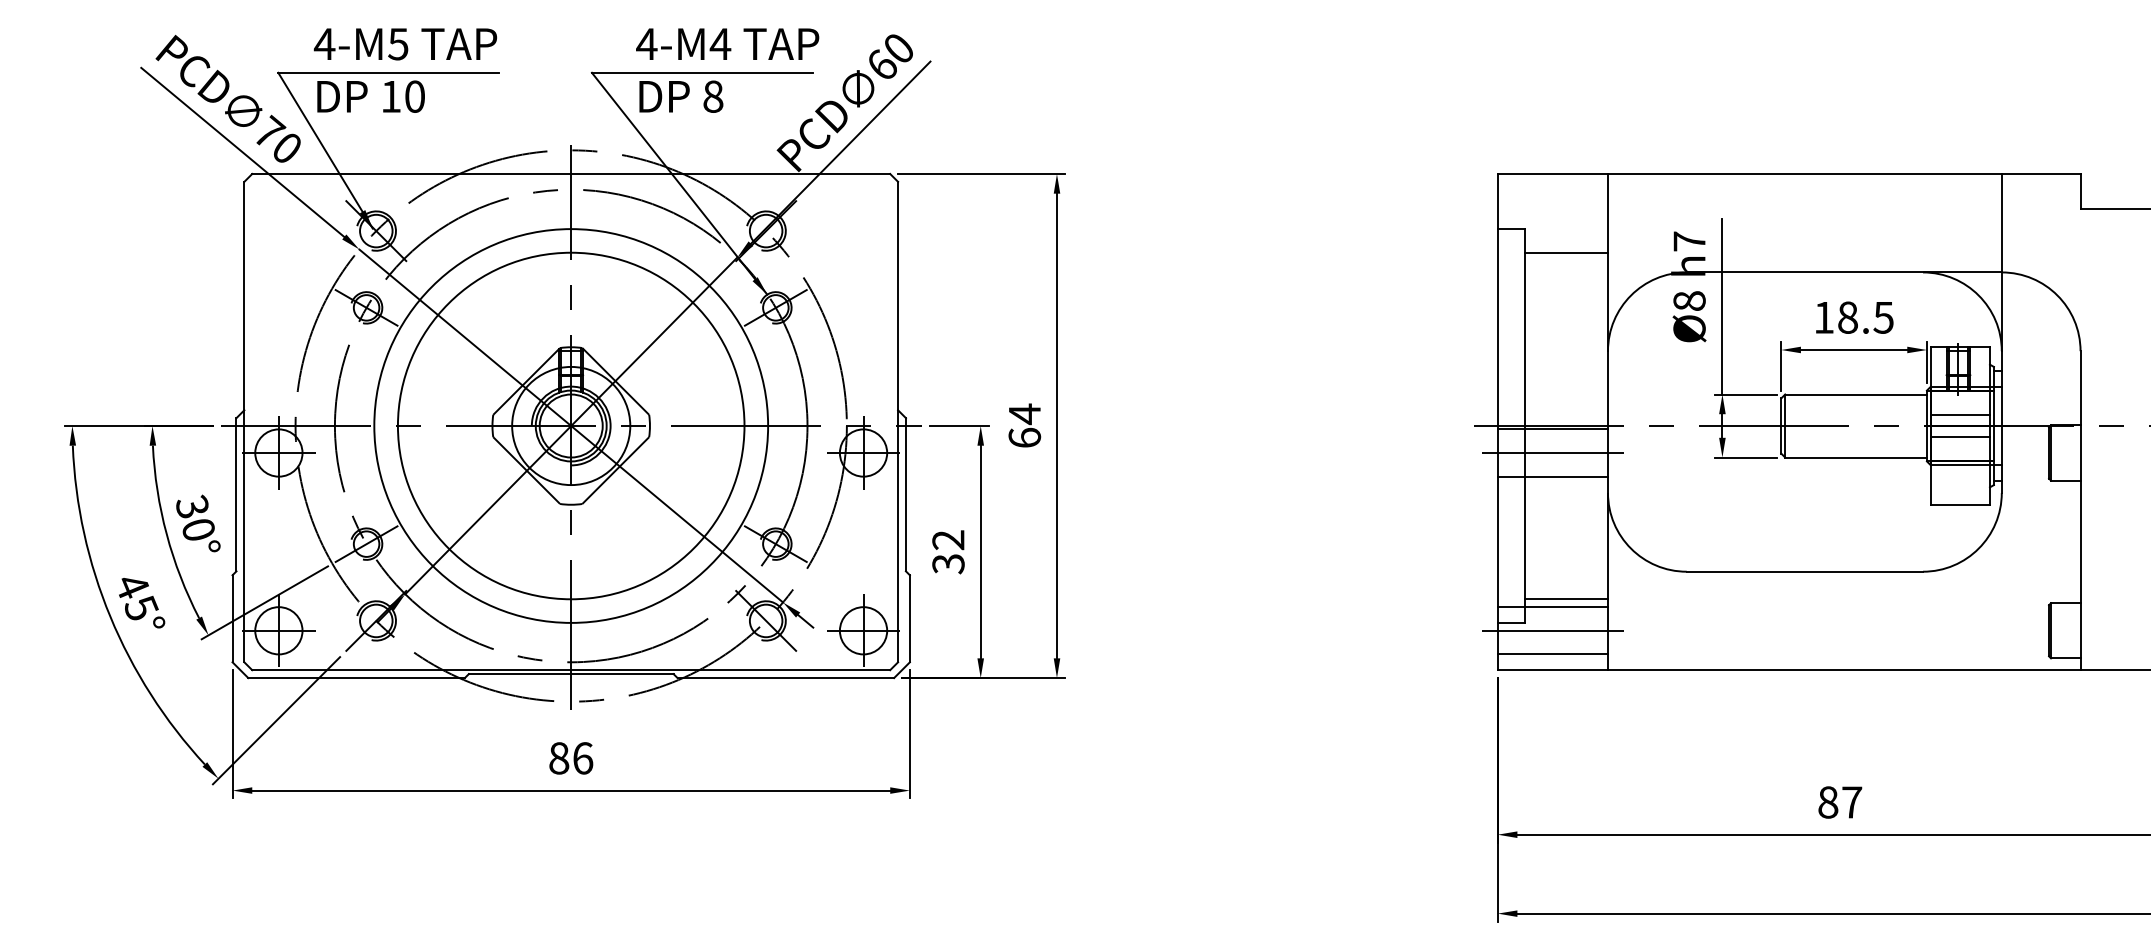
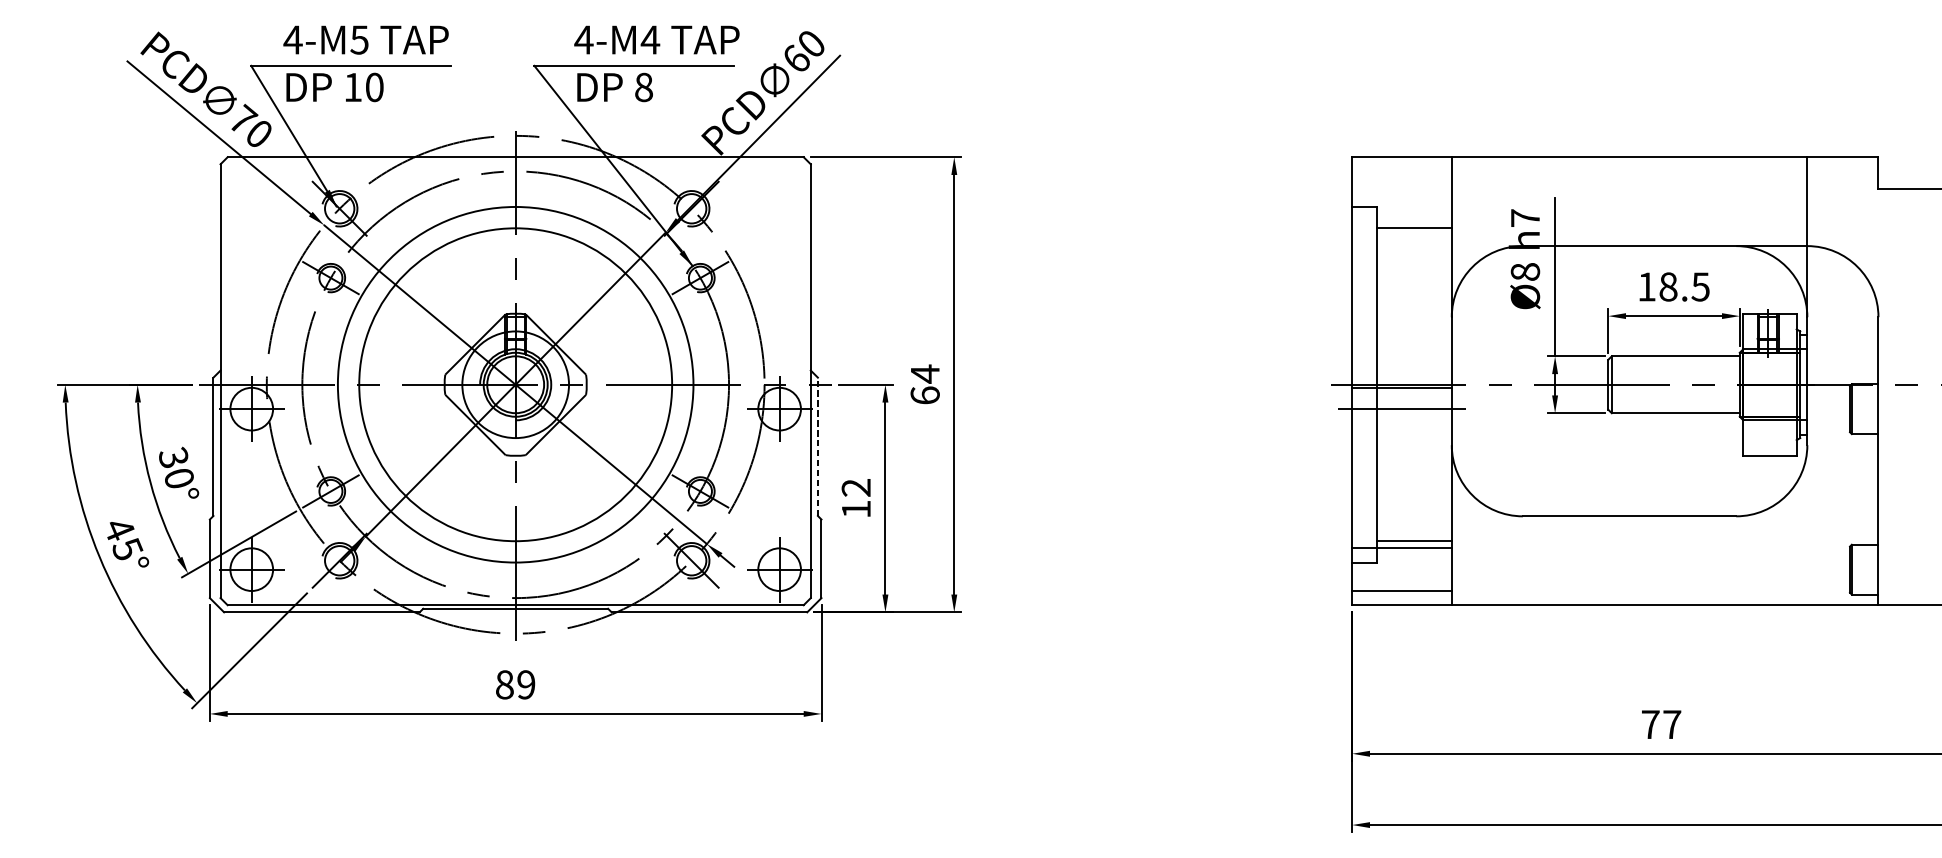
line: (1959, 414) -> (1769, 374), removed
line: (1959, 437) -> (1769, 395), removed
line: (1552, 476) -> (1401, 430), removed
line: (905, 494) -> (817, 446), solid -> dashed
text: (948, 564) -> (856, 509), 32 -> 12
line: (1552, 630) -> (1401, 569), removed
text: (583, 758) -> (526, 684), 86 -> 89
text: (1828, 802) -> (1650, 724), 87 -> 77

